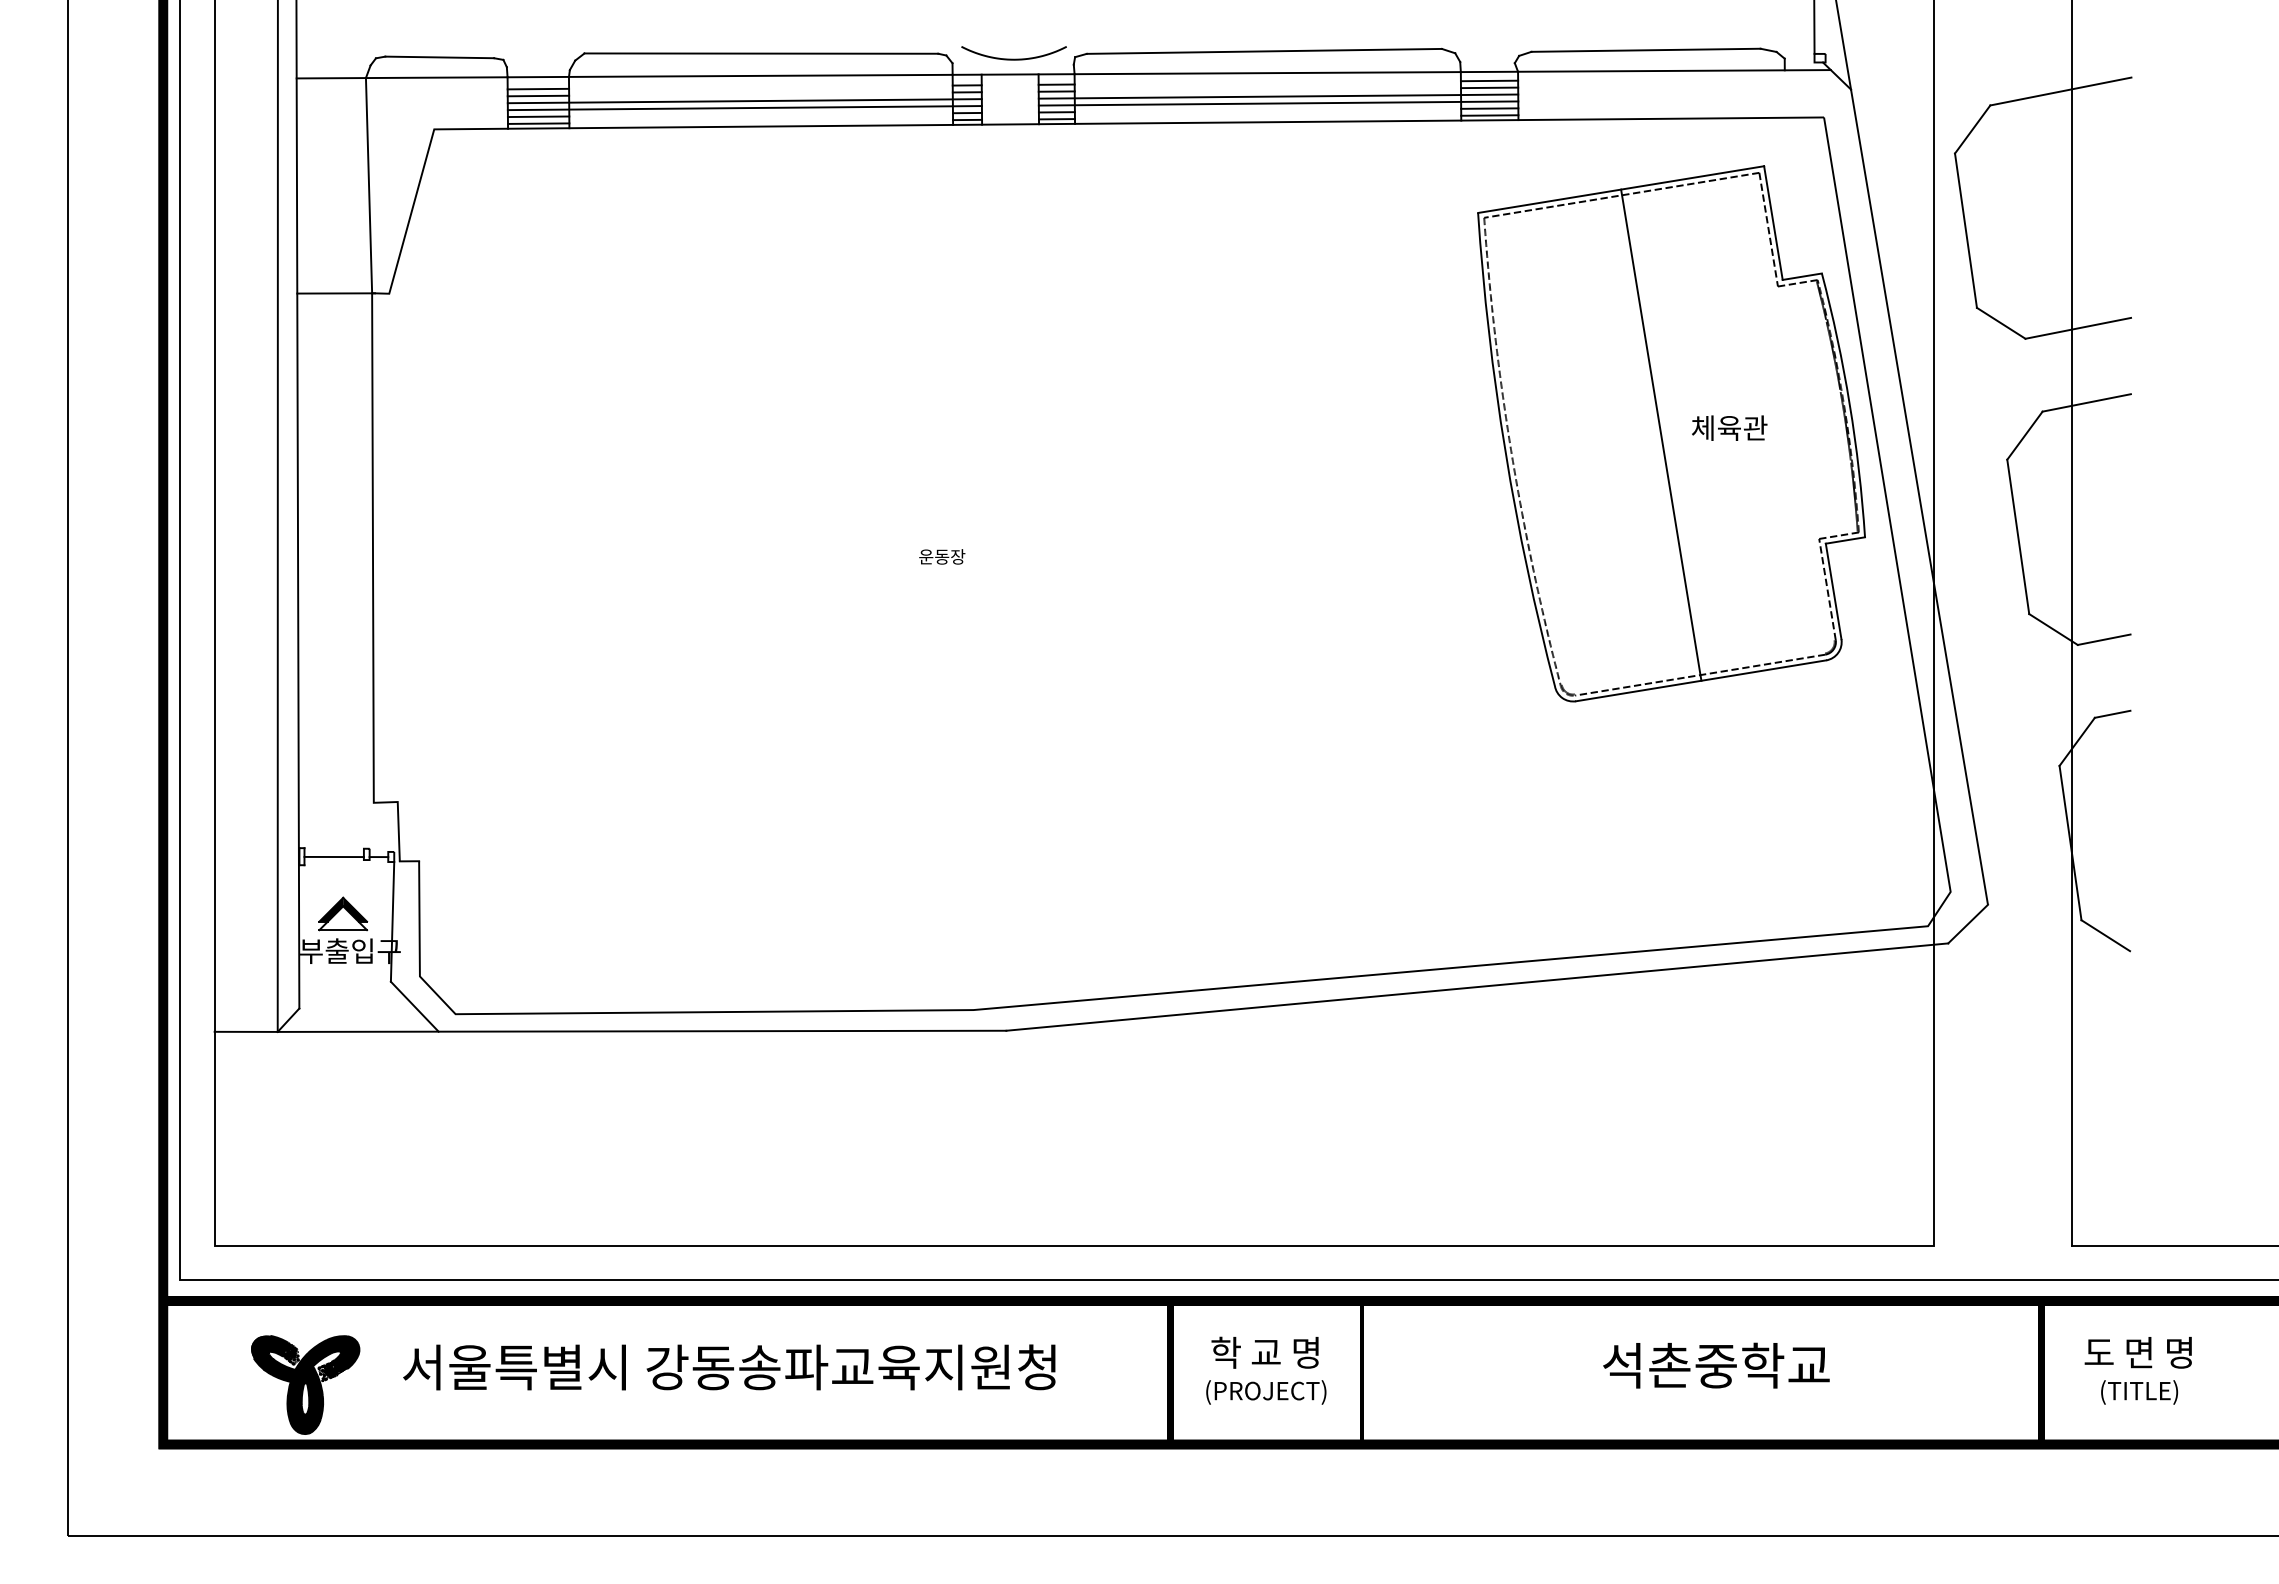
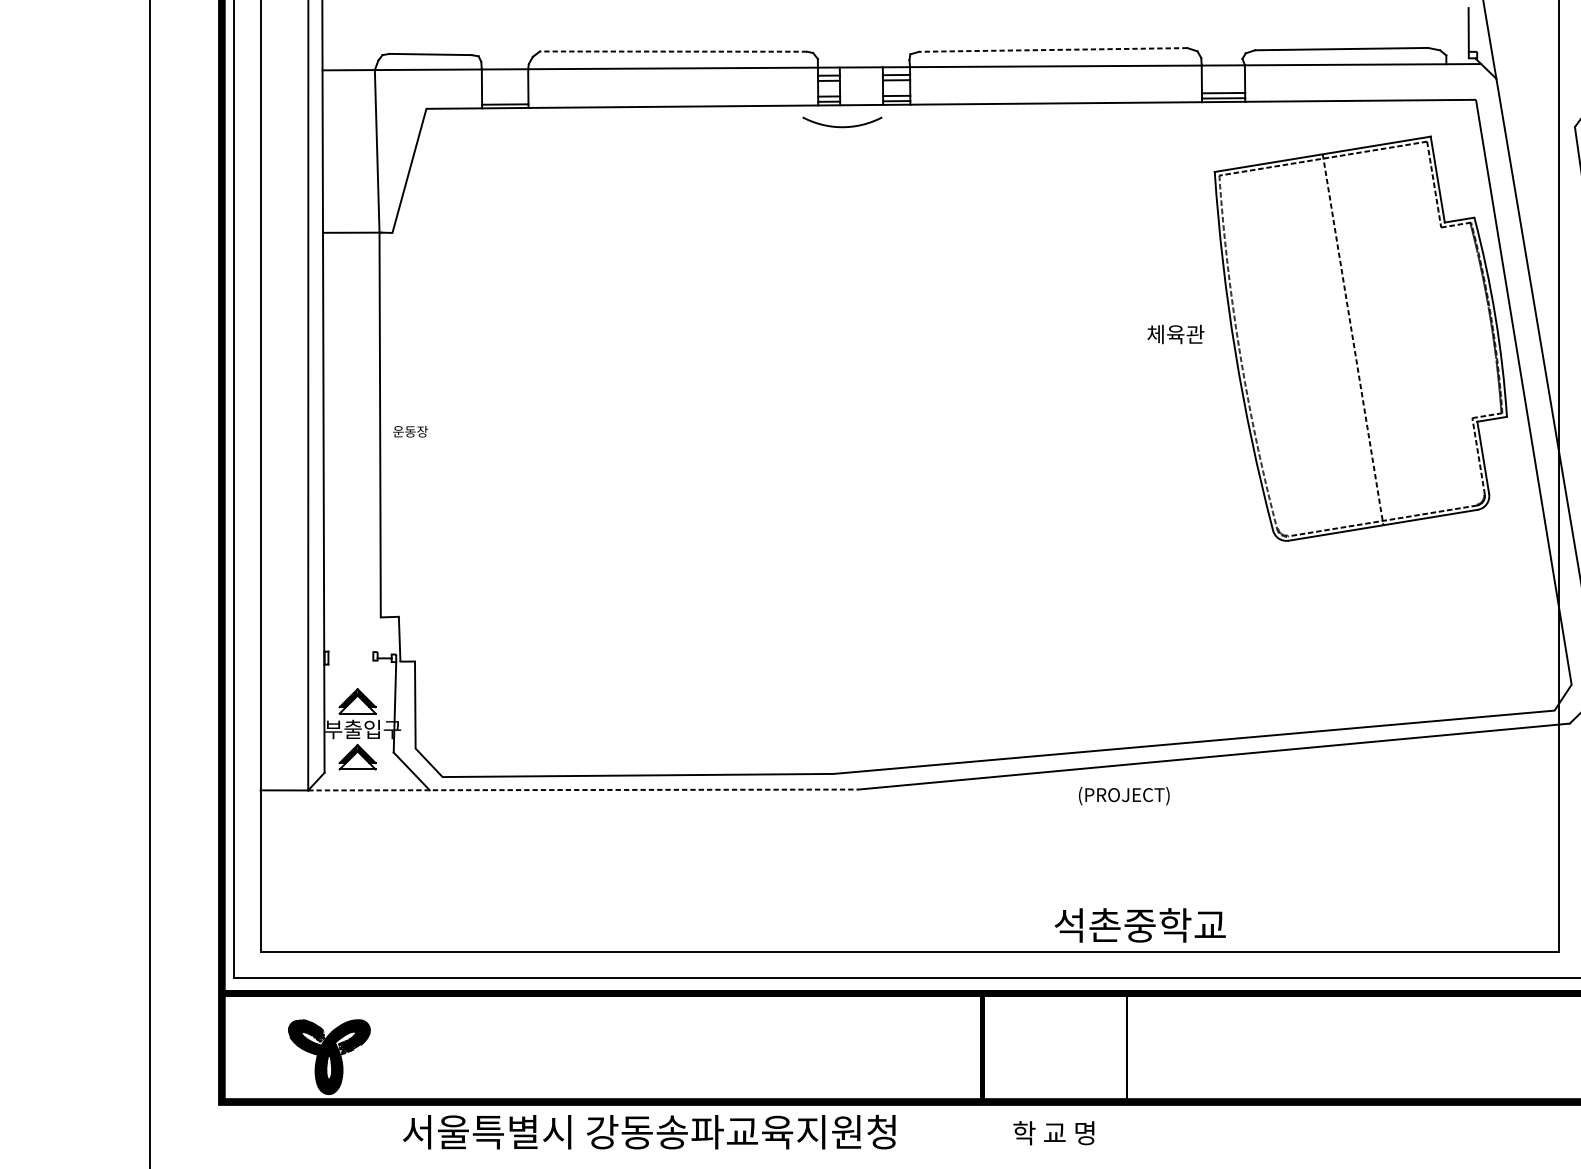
line: (1264, 51) -> (1053, 50), solid -> dashed
line: (761, 53) -> (673, 51), solid -> dashed
curve: (1013, 58) -> (841, 126), moved
line: (1489, 80) -> (1223, 71), removed
line: (1489, 87) -> (1223, 77), removed
line: (538, 88) -> (505, 77), removed
line: (538, 95) -> (505, 83), removed
line: (1278, 96) -> (1064, 84), removed
line: (744, 101) -> (660, 87), removed
line: (1278, 103) -> (1064, 89), removed
line: (744, 108) -> (660, 93), removed
line: (538, 116) -> (505, 99), removed
text: (1729, 427) -> (1175, 333), moved
line: (1661, 435) -> (1353, 340), solid -> dashed
text: (942, 556) -> (410, 431), moved
line: (333, 856) -> (350, 657), removed
part: (343, 987) -> (357, 756), added
line: (642, 1031) -> (583, 790), solid -> dashed
text: (1264, 1352) -> (1053, 1132), moved
text: (1716, 1365) -> (1140, 925), moved
text: (729, 1367) -> (649, 1132), moved
text: (1266, 1392) -> (1124, 796), moved

